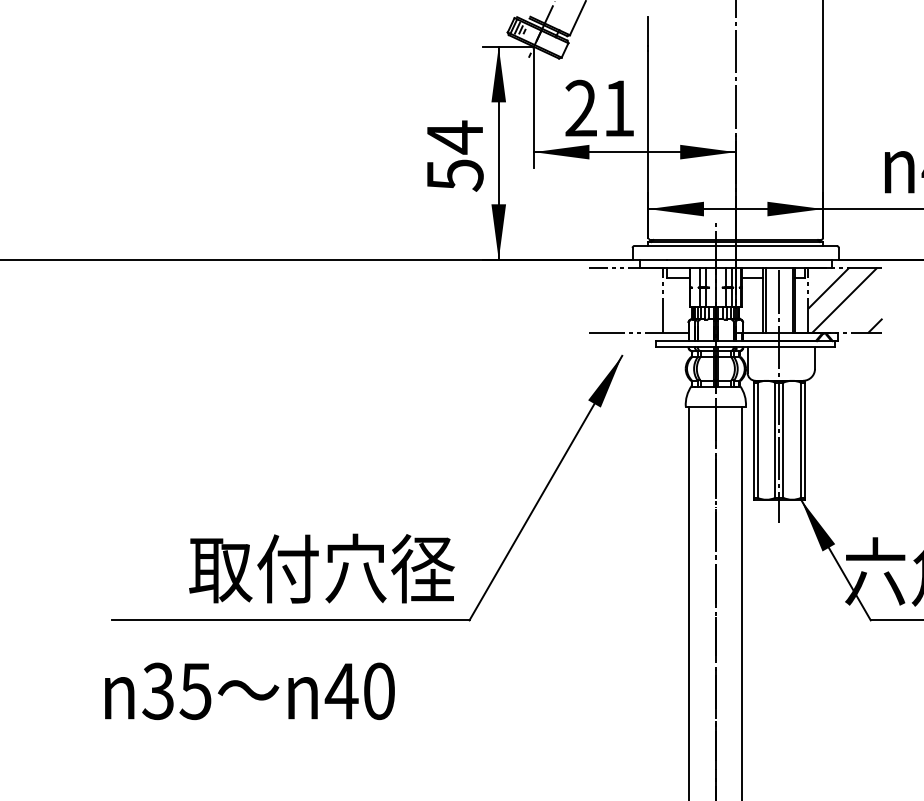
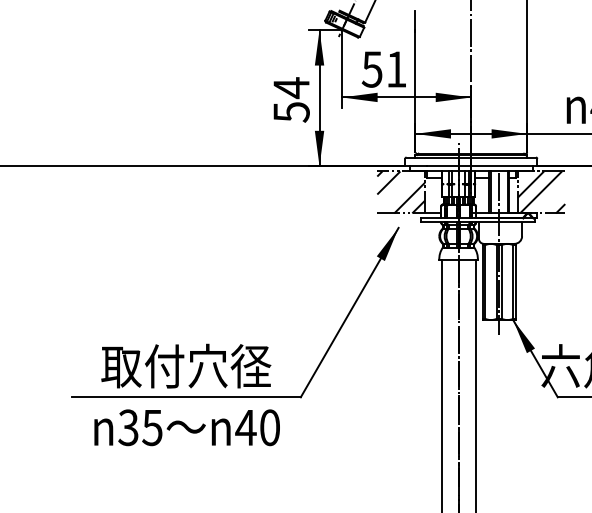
text: (579, 108) -> (371, 69), 21 -> 51
hatch: (625, 300) -> (400, 192), added
text: (322, 567) -> (186, 365), moved
text: (248, 690) -> (186, 427), moved

